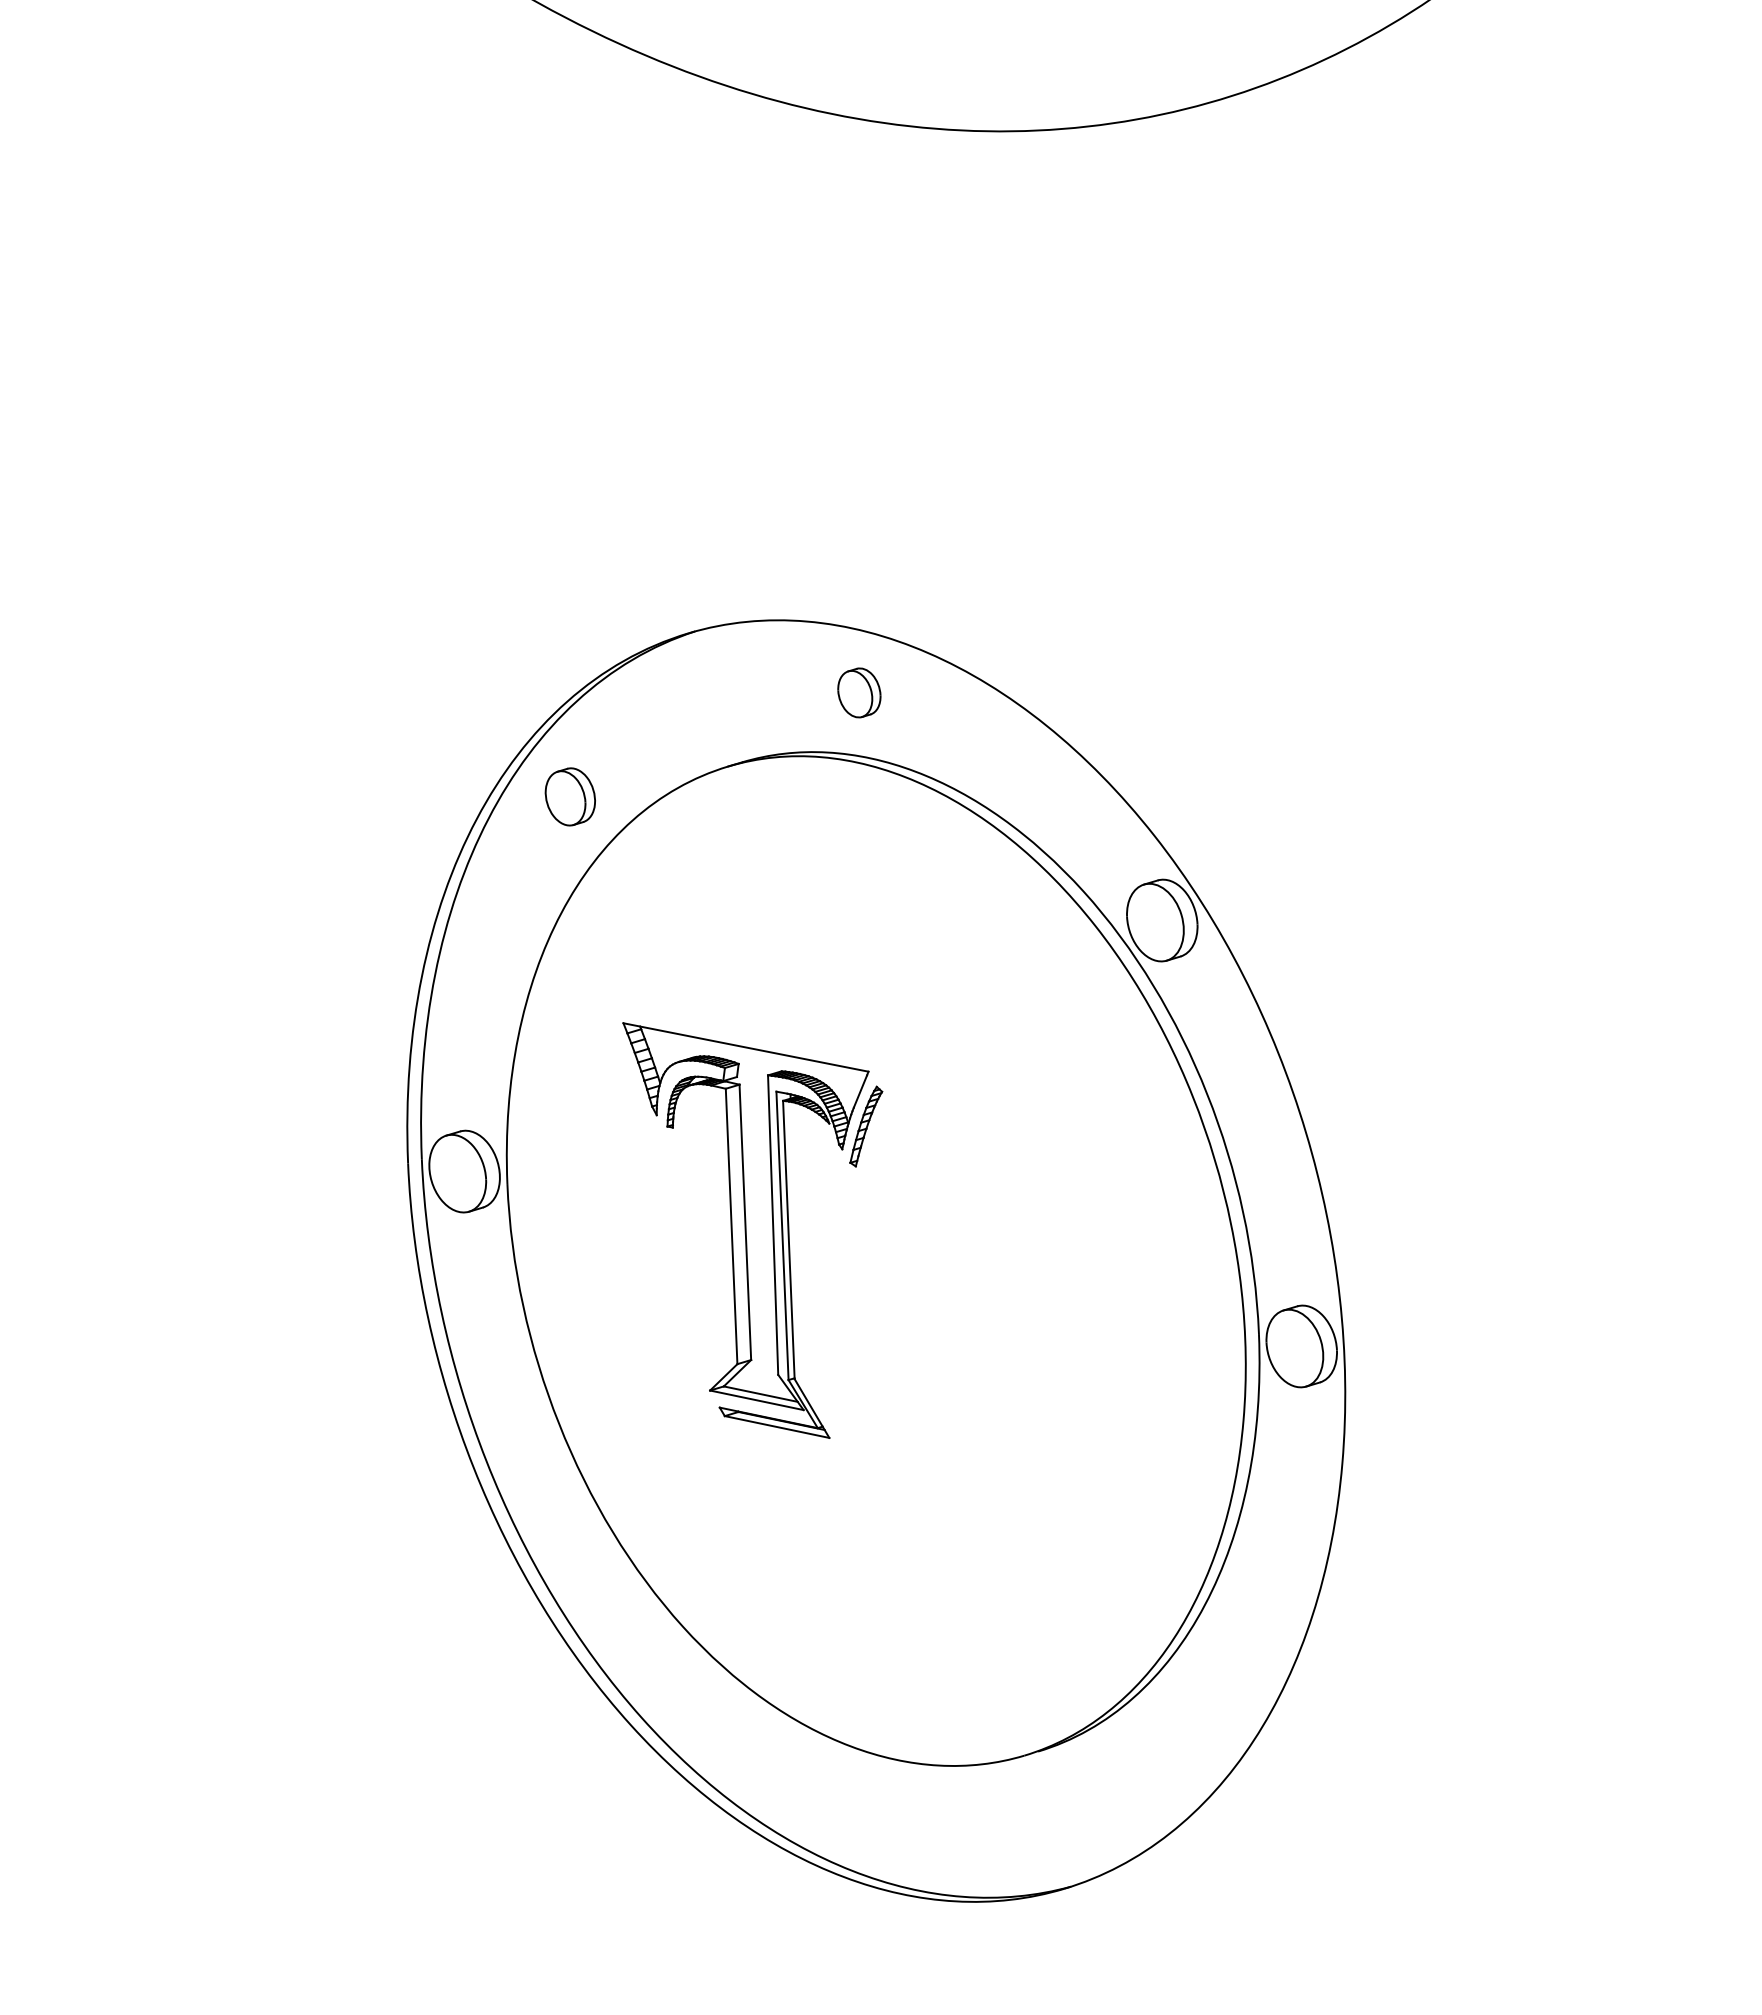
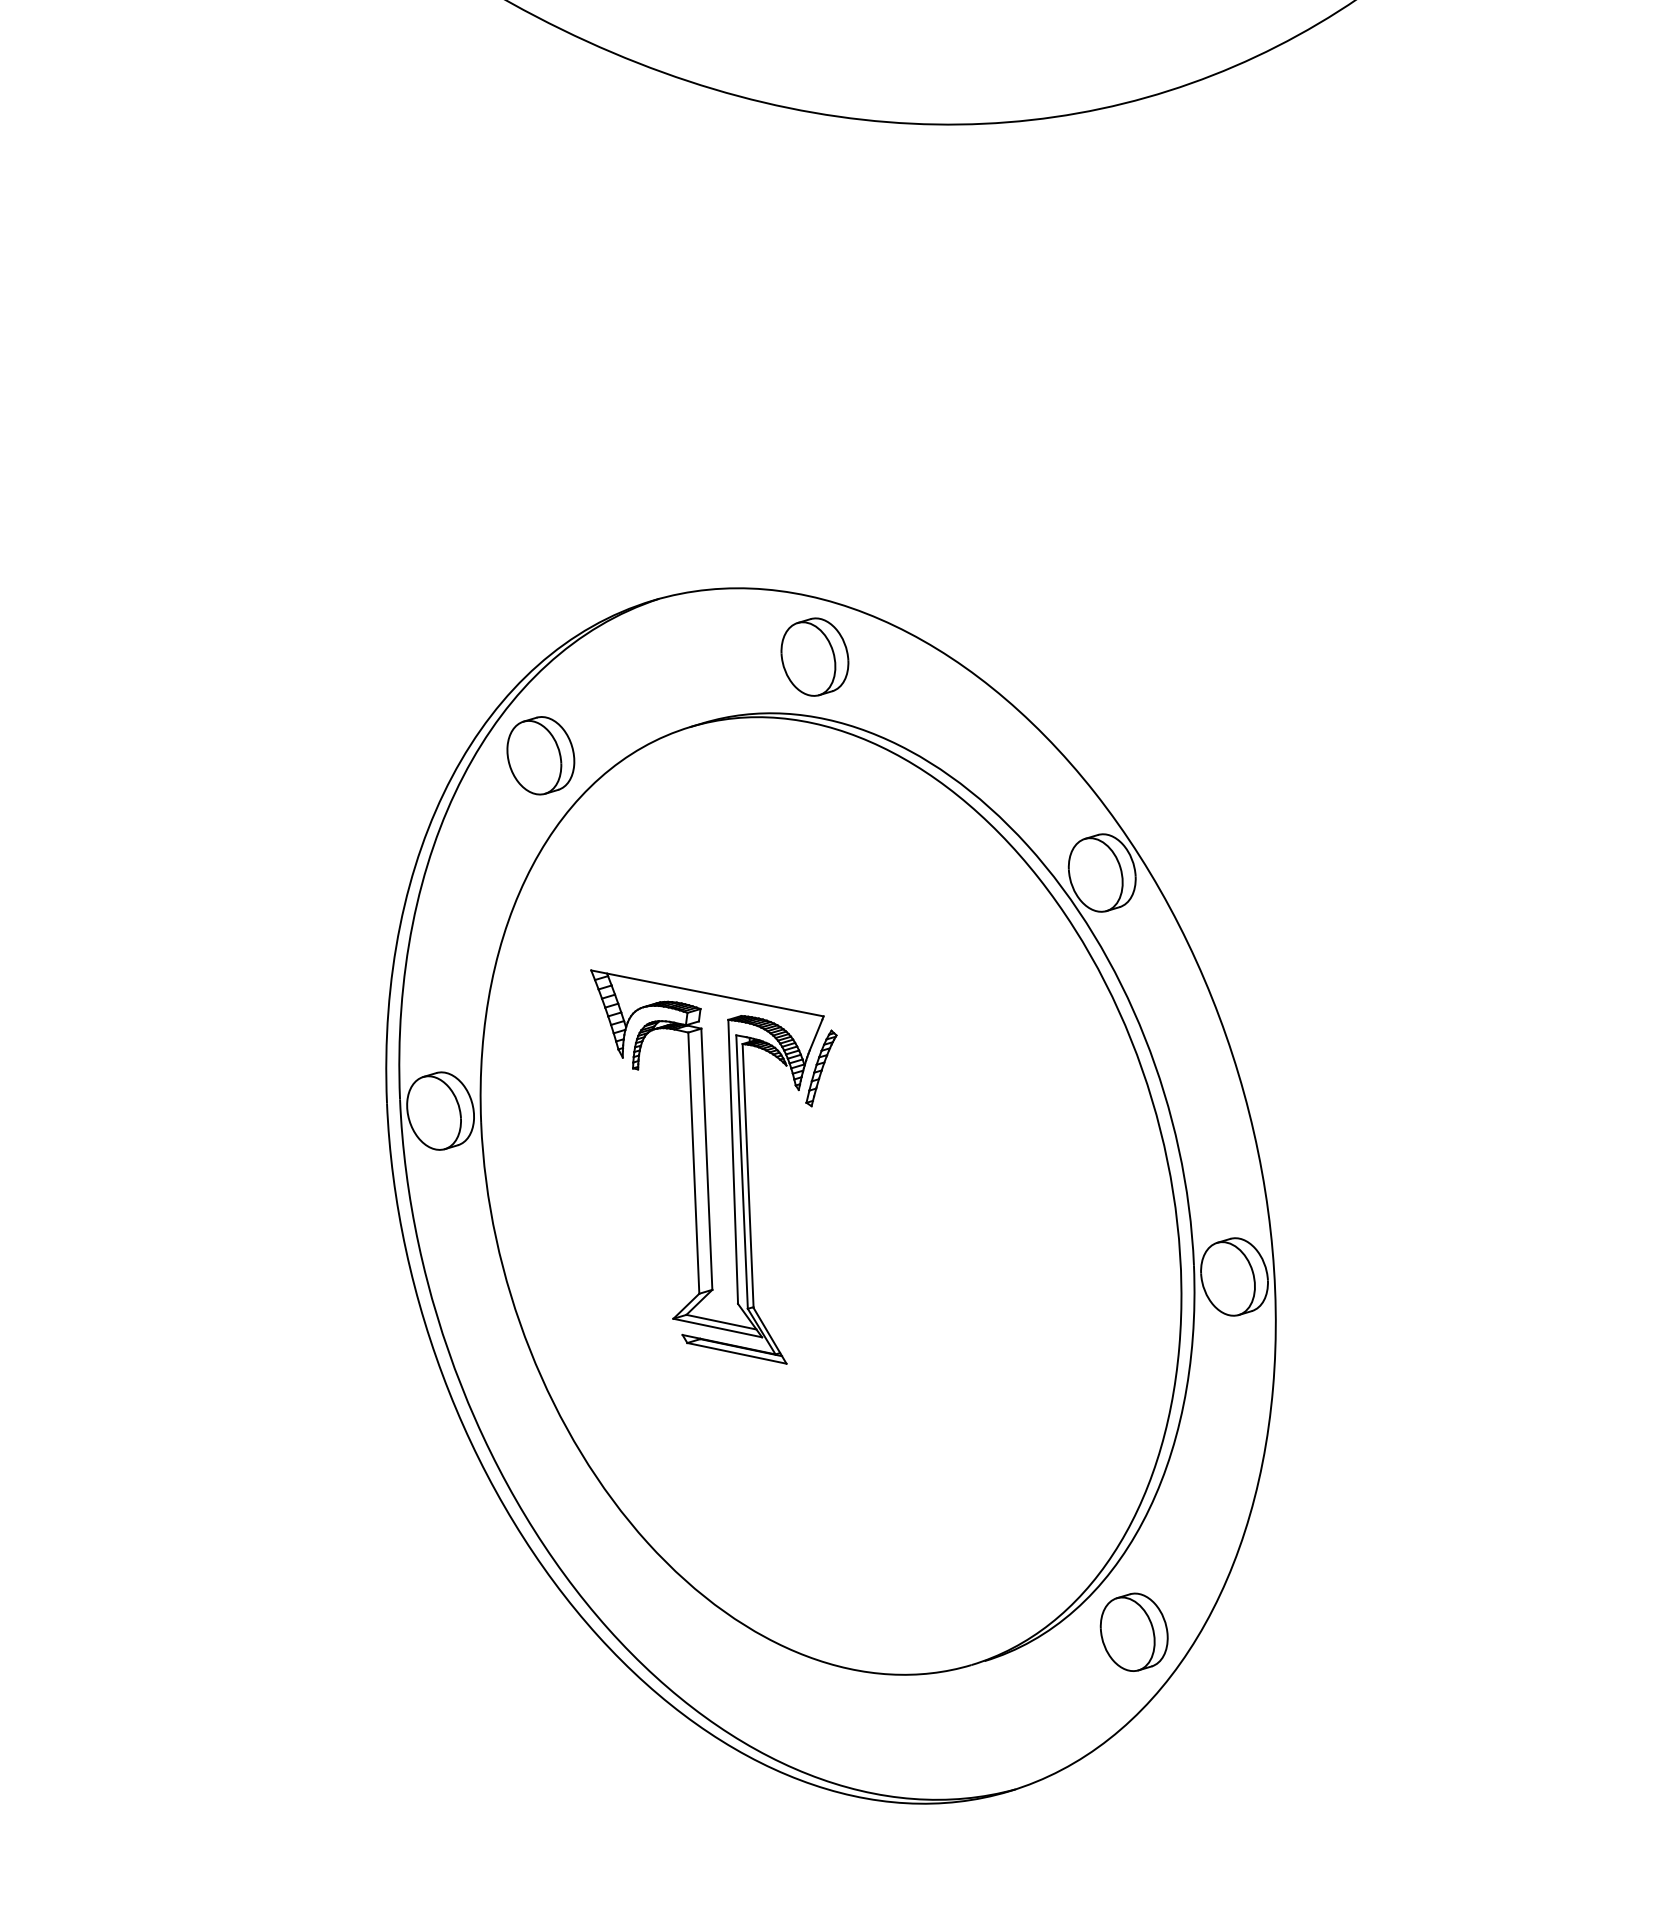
part: (859, 692) -> (815, 656), size x1.67
part: (570, 796) -> (541, 755), size x1.43
part: (1195, 1720) -> (1133, 1631), added

